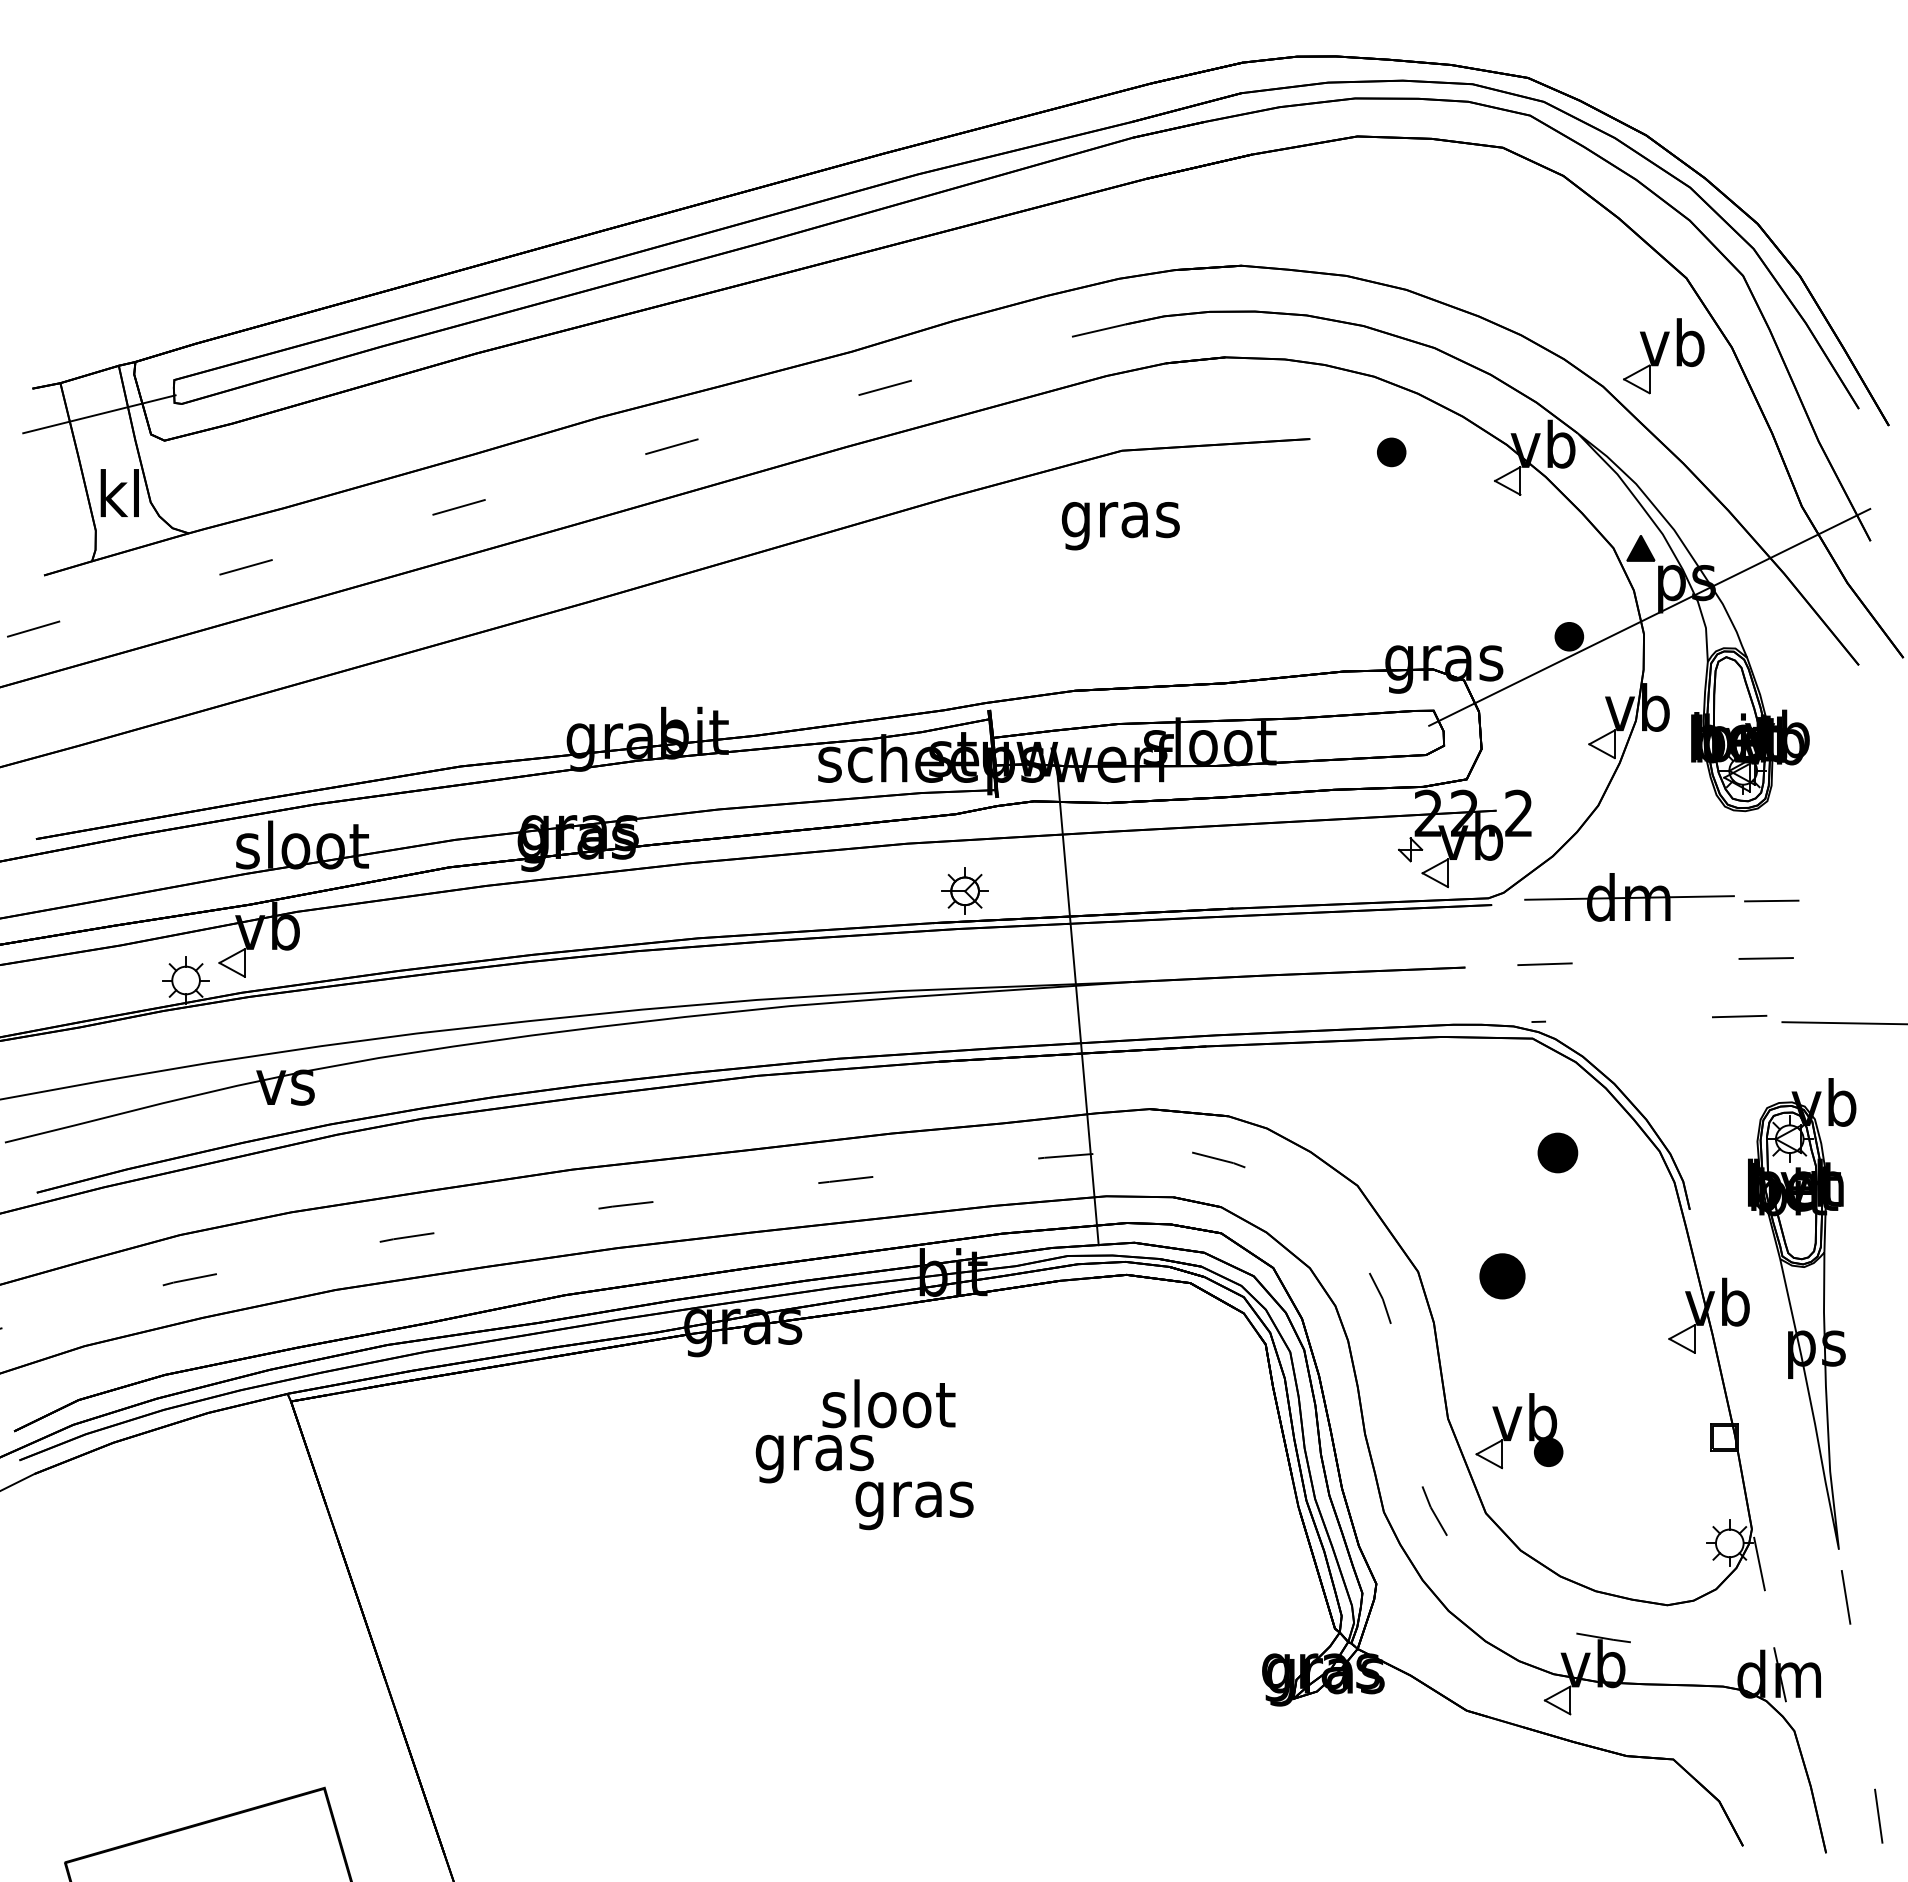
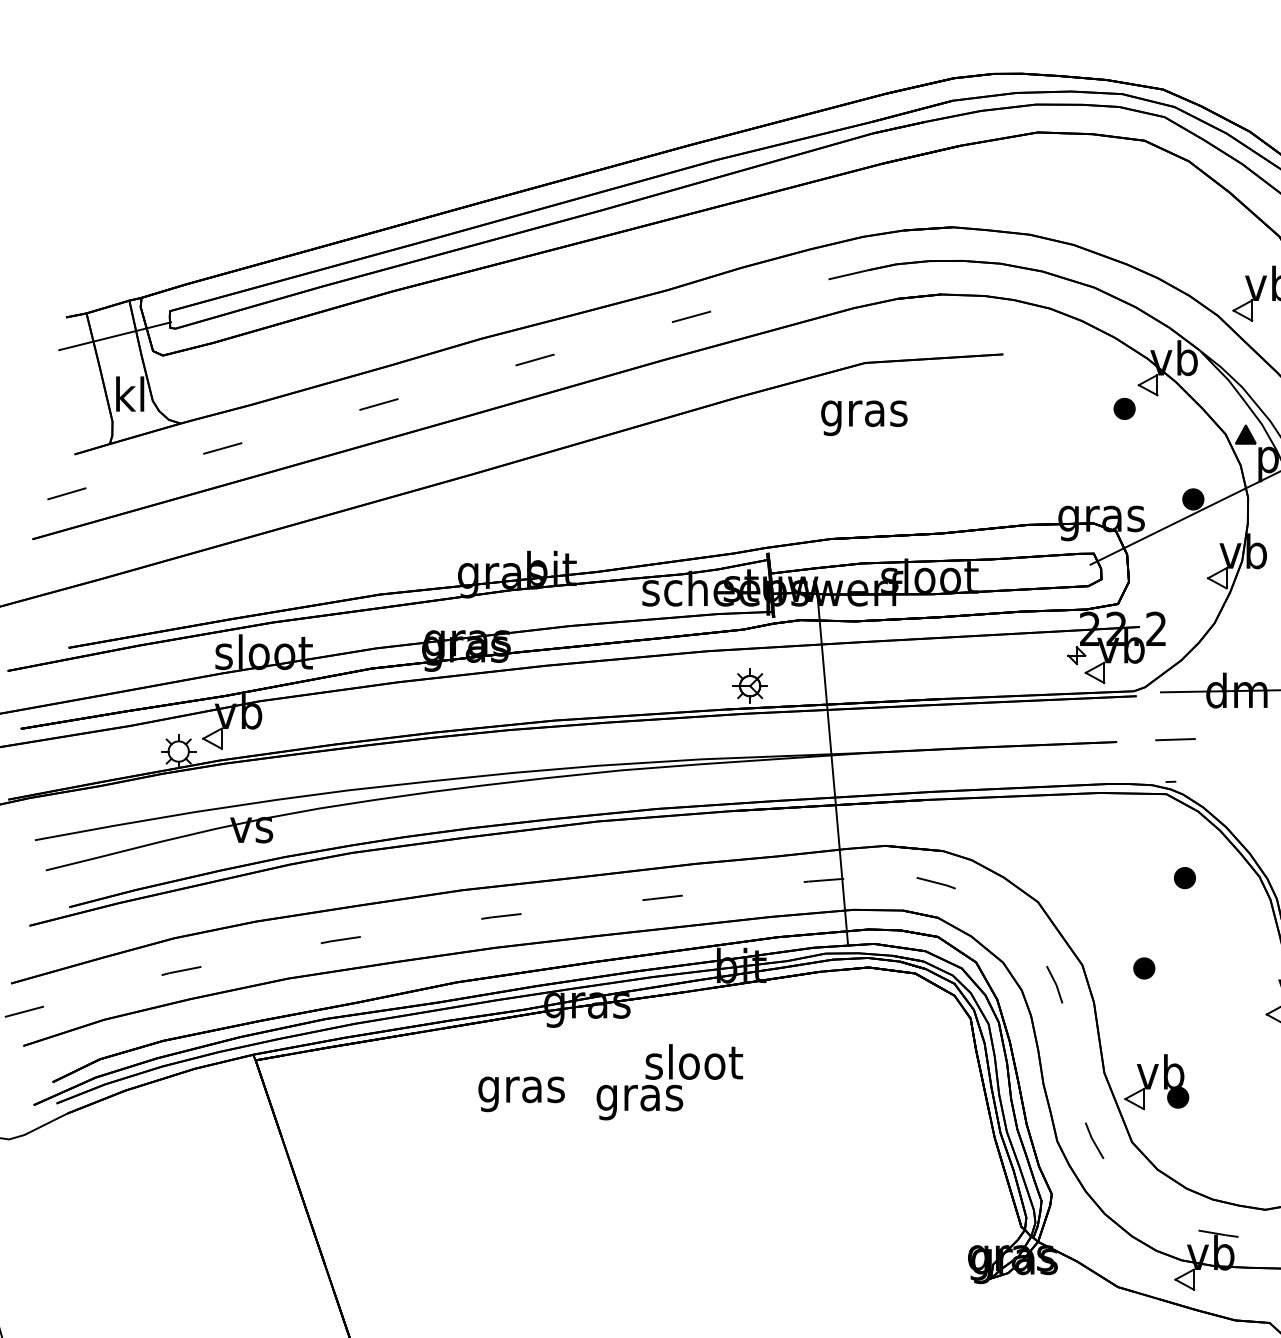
part: (1391, 452) -> (1124, 409), moved
part: (1557, 1152) -> (1184, 877), size x0.71
part: (1502, 1275) -> (1144, 967), size x0.62
text: (914, 1505) -> (521, 1094), moved

